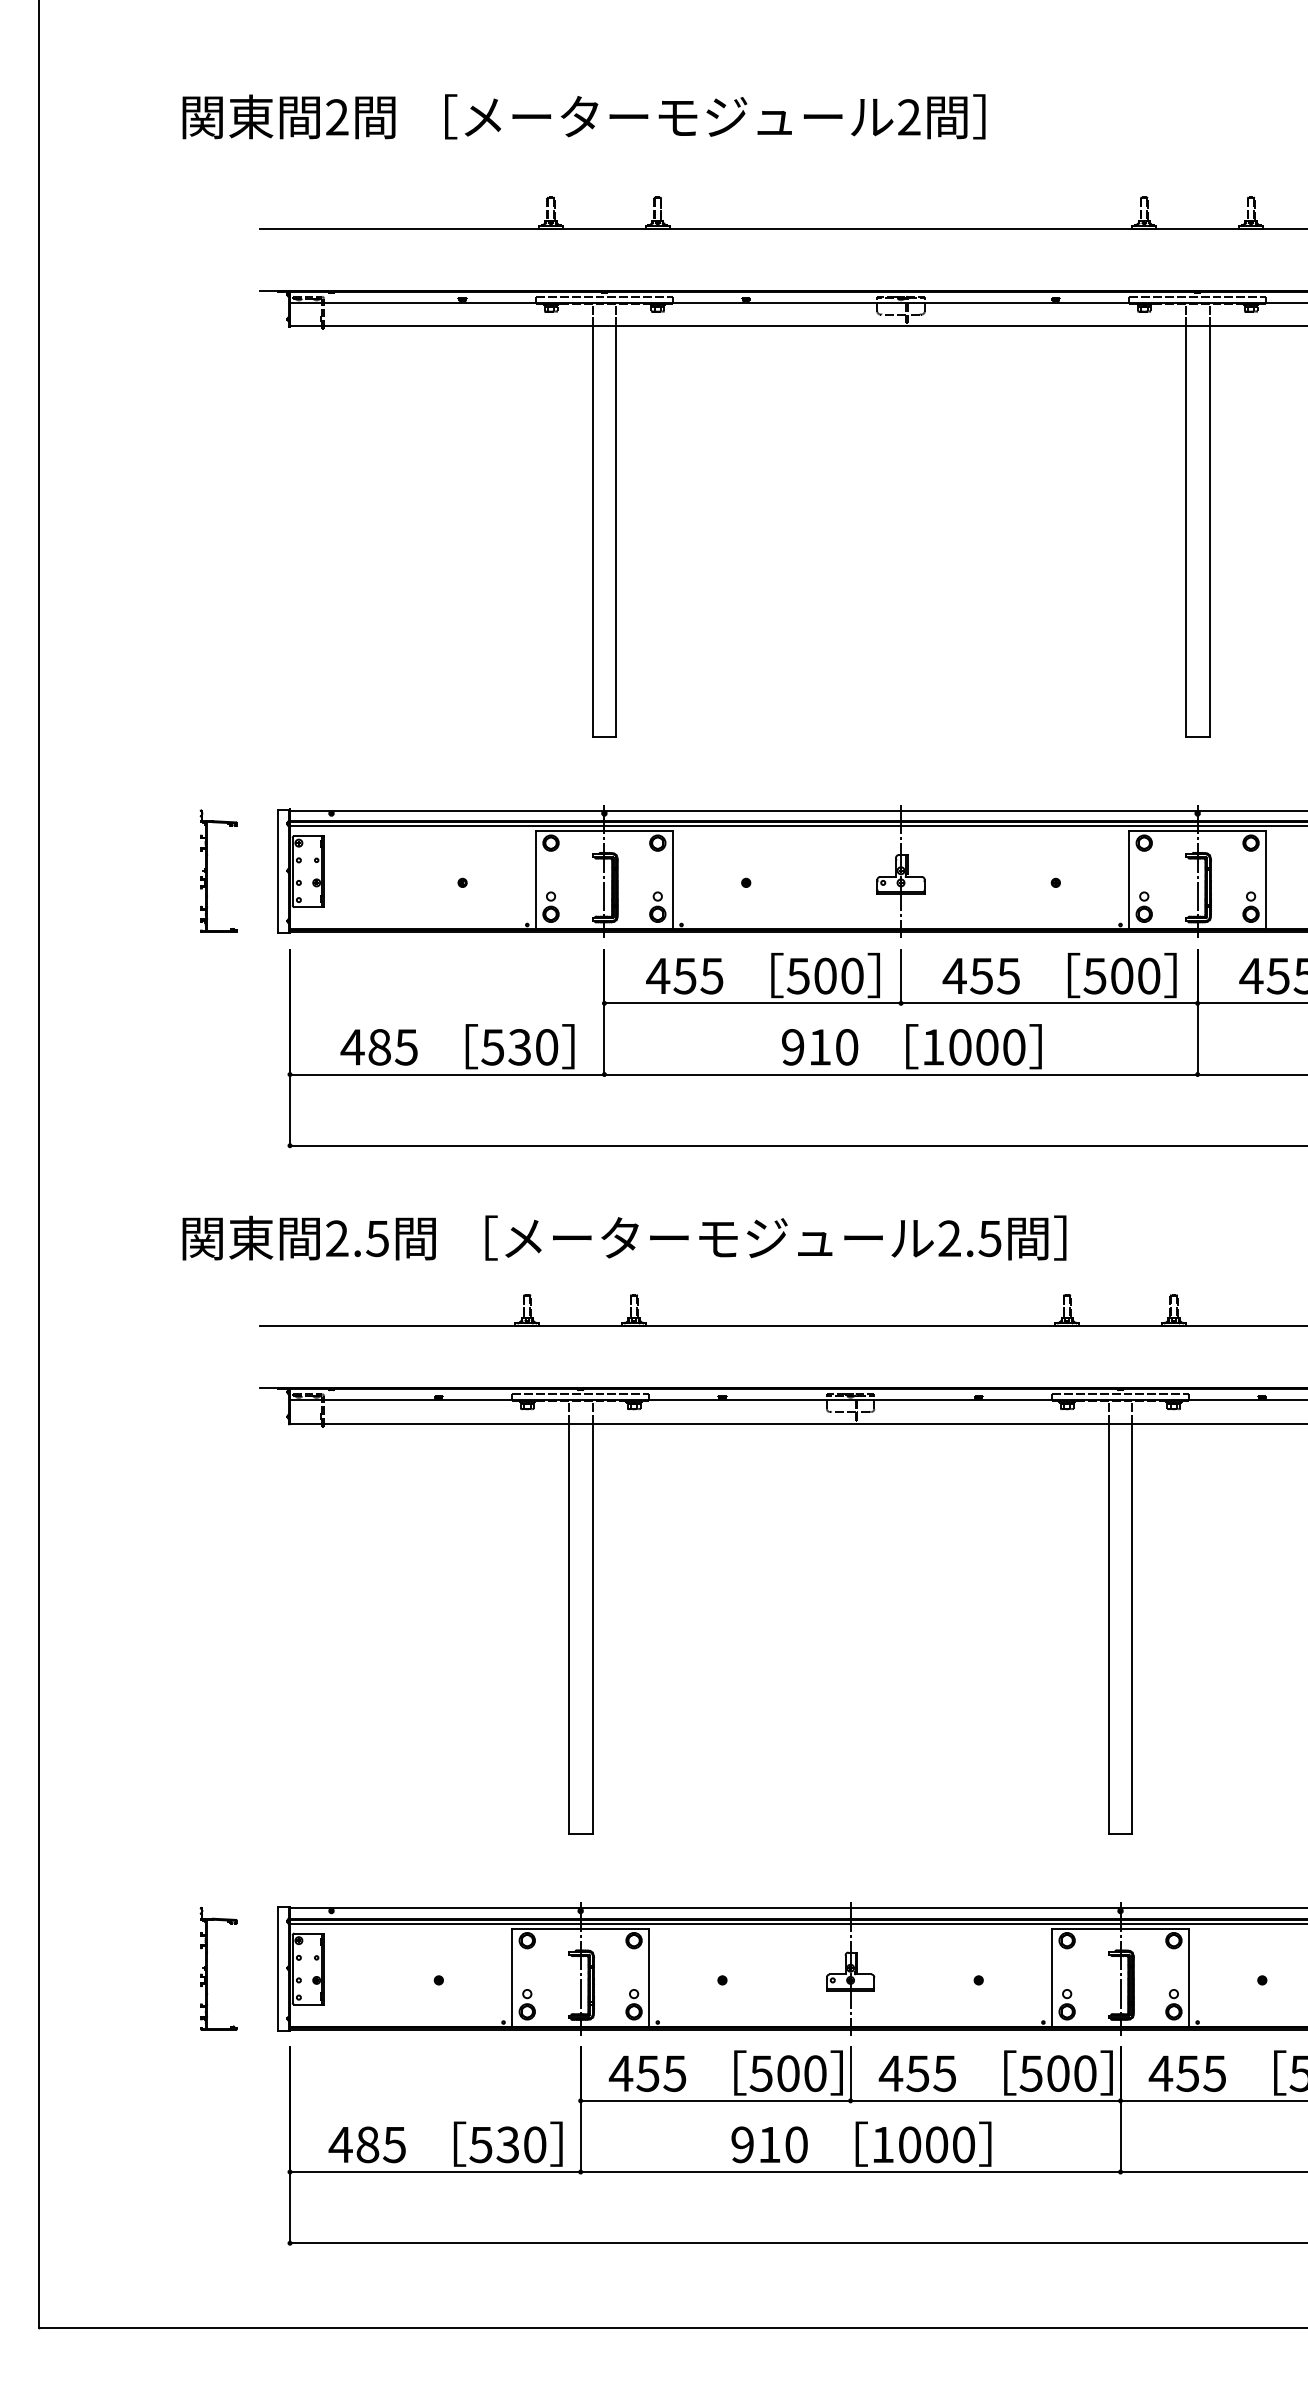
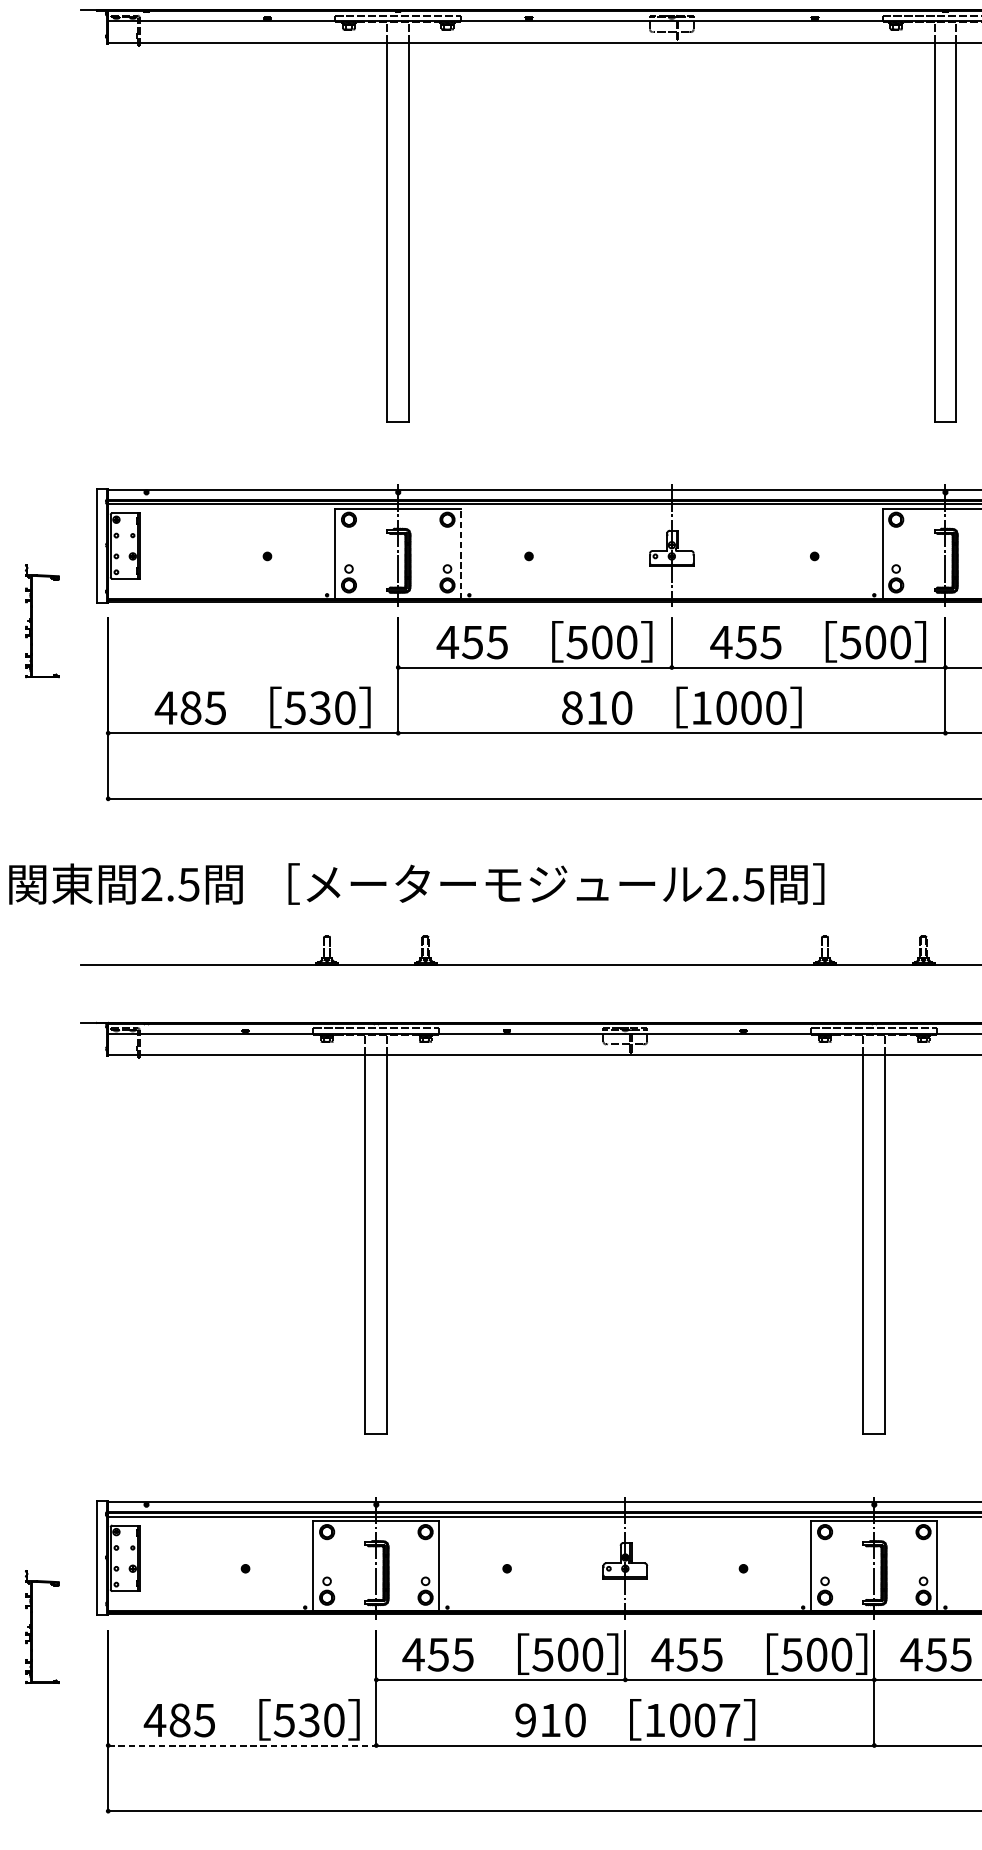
part: (207, 870) -> (32, 620), moved
line: (672, 880) -> (461, 554), solid -> dashed
text: (793, 1047) -> (572, 708), 910 -> 810
part: (207, 1968) -> (32, 1626), moved
text: (963, 2144) -> (729, 1720), 1000 -> 1007
line: (435, 2172) -> (242, 1745), solid -> dashed

